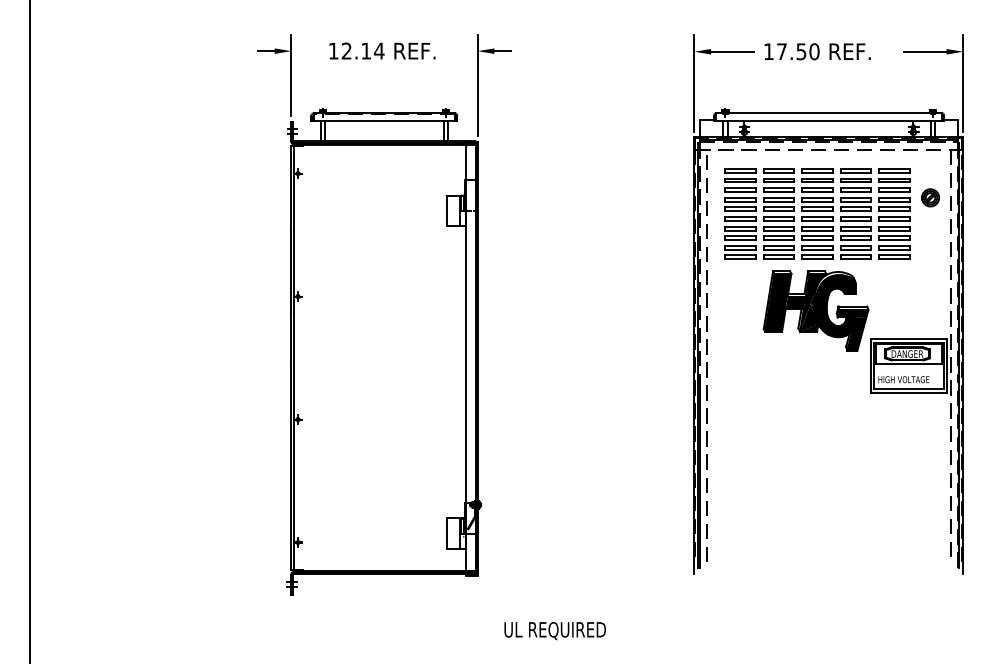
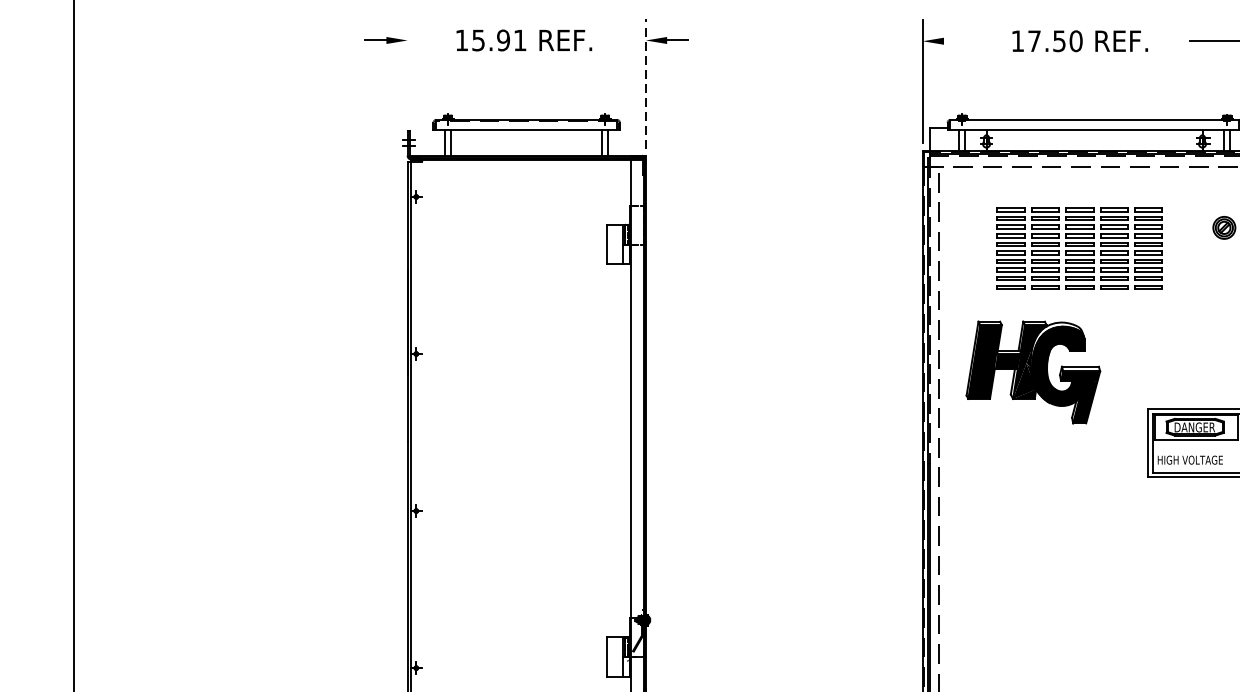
text: (363, 50) -> (499, 39), 12.14 -> 15.91
line: (732, 51) -> (971, 40), removed
line: (291, 75) -> (407, 71), removed
line: (477, 85) -> (645, 84), solid -> dashed
part: (817, 213) -> (1079, 247), size x0.7
part: (815, 310) -> (1032, 371), moved

